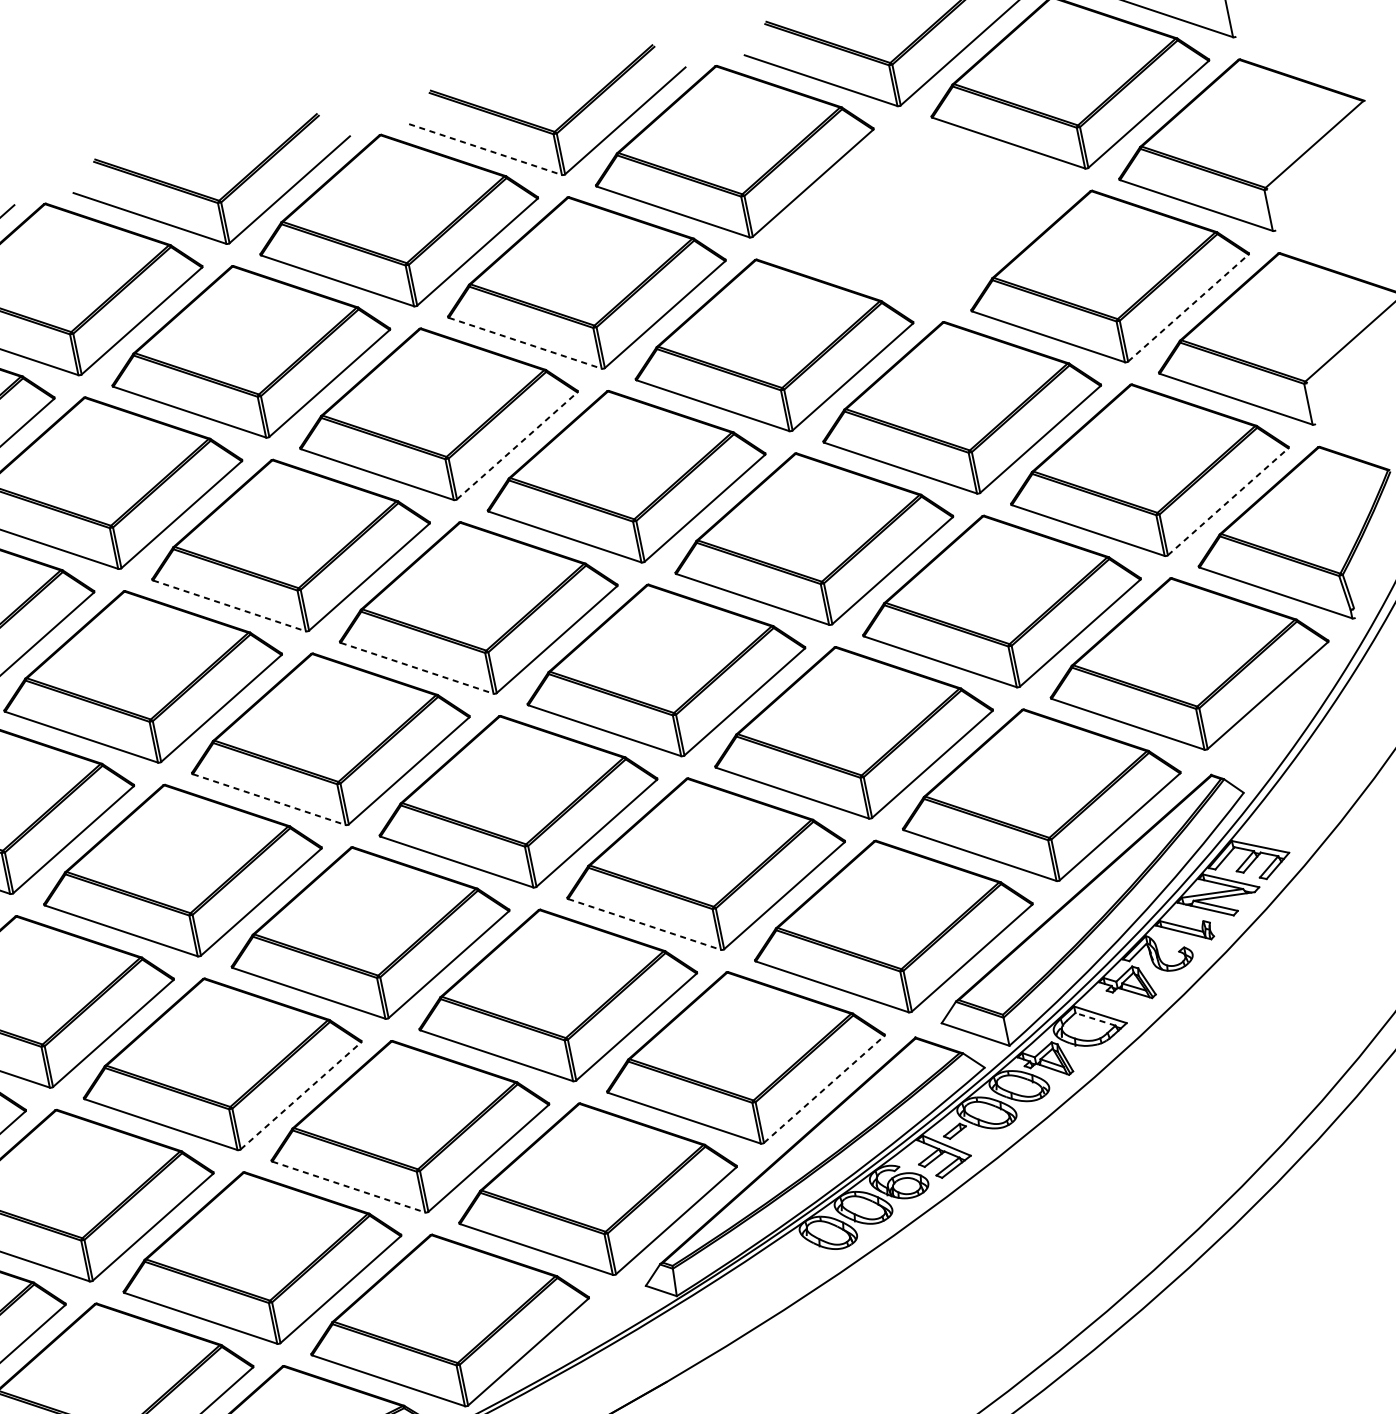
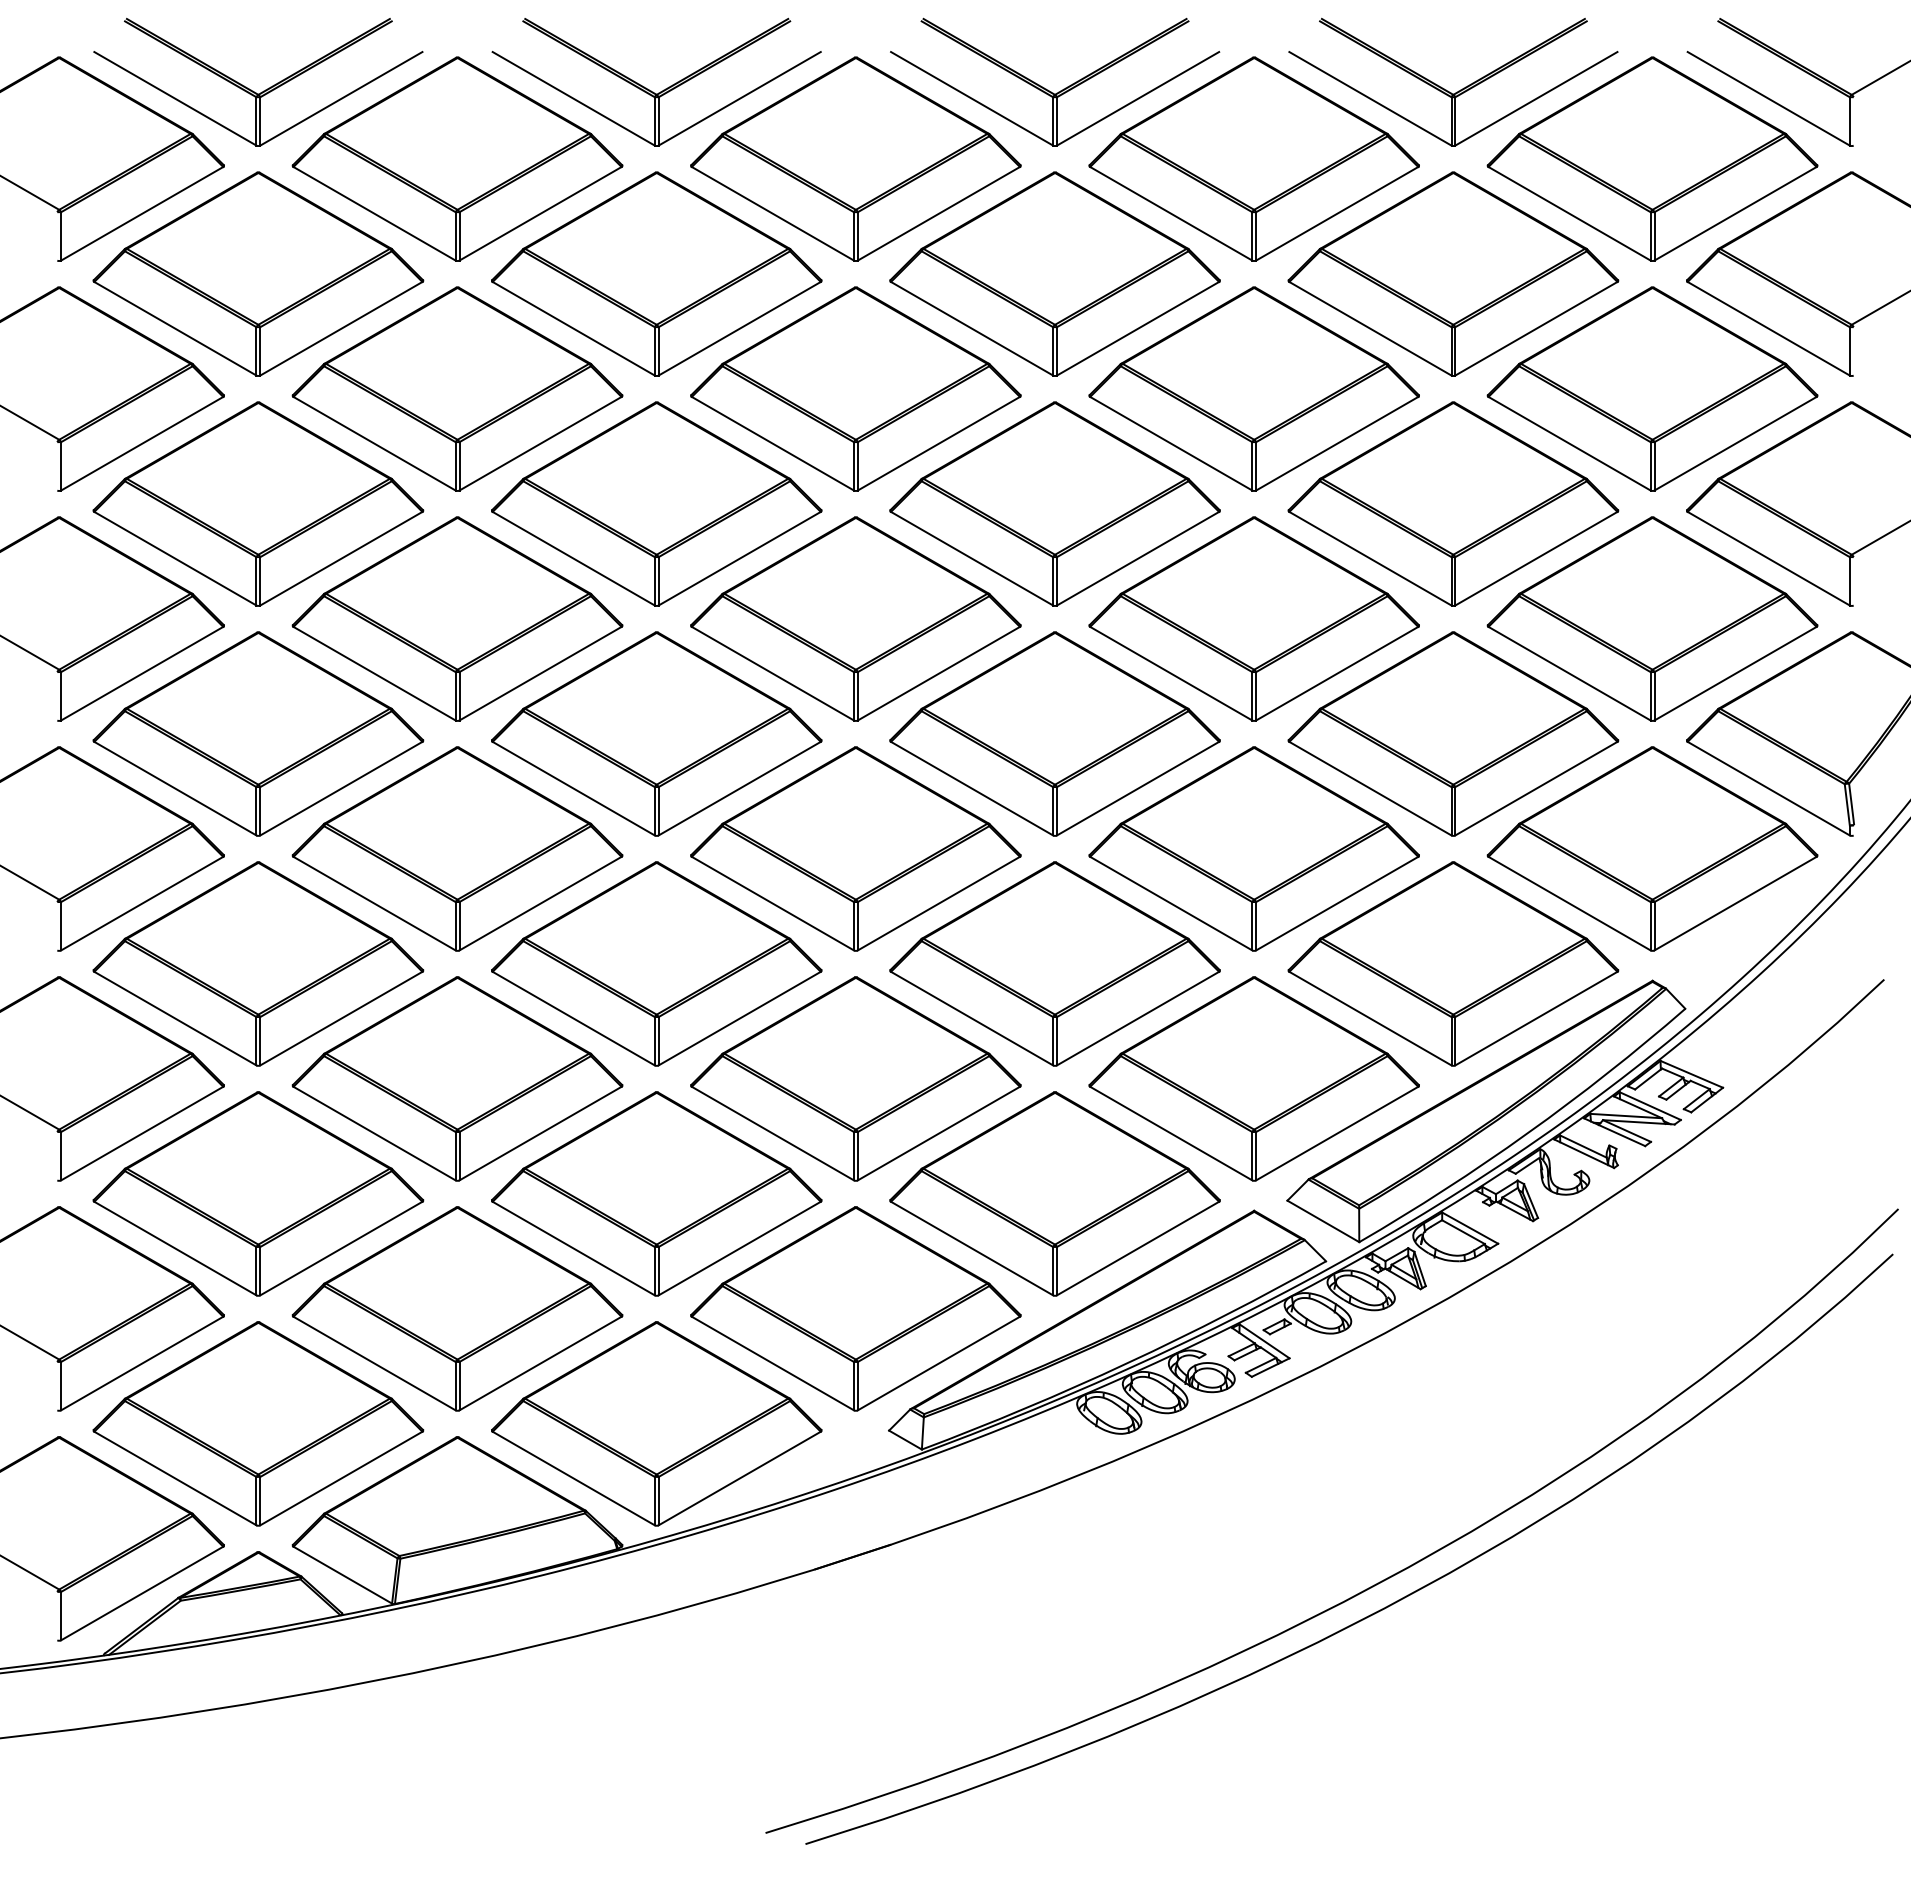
line: (485, 149) -> (972, 98), dashed -> solid
part: (921, 213) -> (1453, 273), added
line: (1188, 307) -> (1735, 443), dashed -> solid
line: (525, 342) -> (972, 328), dashed -> solid
line: (516, 445) -> (938, 443), dashed -> solid
line: (1228, 501) -> (1735, 673), dashed -> solid
line: (229, 605) -> (573, 558), dashed -> solid
line: (416, 668) -> (772, 673), dashed -> solid
line: (269, 799) -> (573, 788), dashed -> solid
line: (644, 924) -> (972, 1018), dashed -> solid
line: (1095, 1019) -> (1463, 1232), dashed -> solid
line: (824, 1089) -> (1138, 1248), dashed -> solid
line: (300, 1095) -> (540, 1133), dashed -> solid
line: (348, 1187) -> (573, 1248), dashed -> solid

